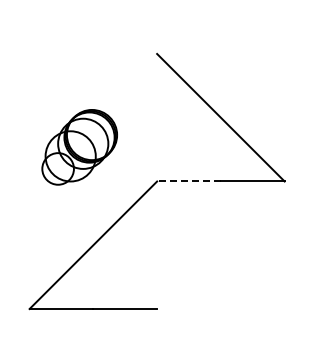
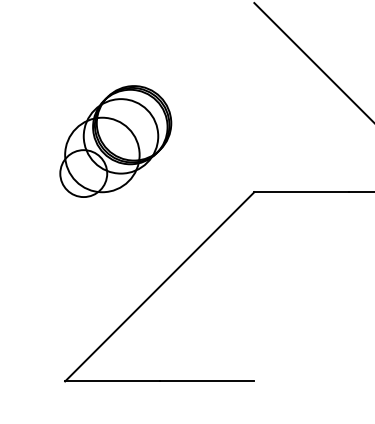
part: (79, 147) -> (115, 141), moved
line: (189, 181) -> (302, 192), dashed -> solid

